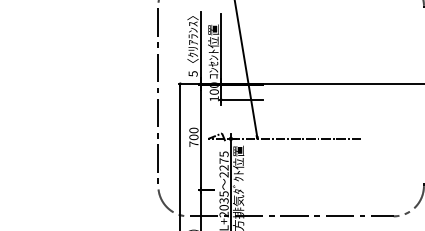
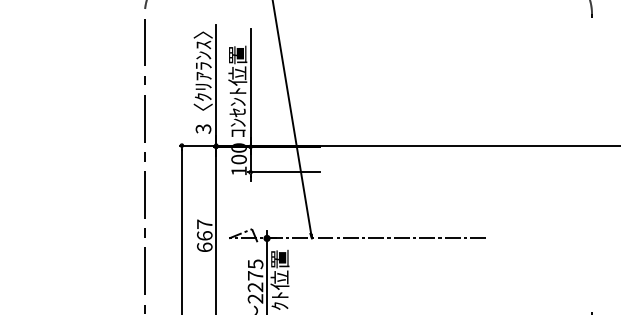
text: (192, 73) -> (202, 128), 5 -> 3
text: (193, 136) -> (204, 234), 700 -> 667

